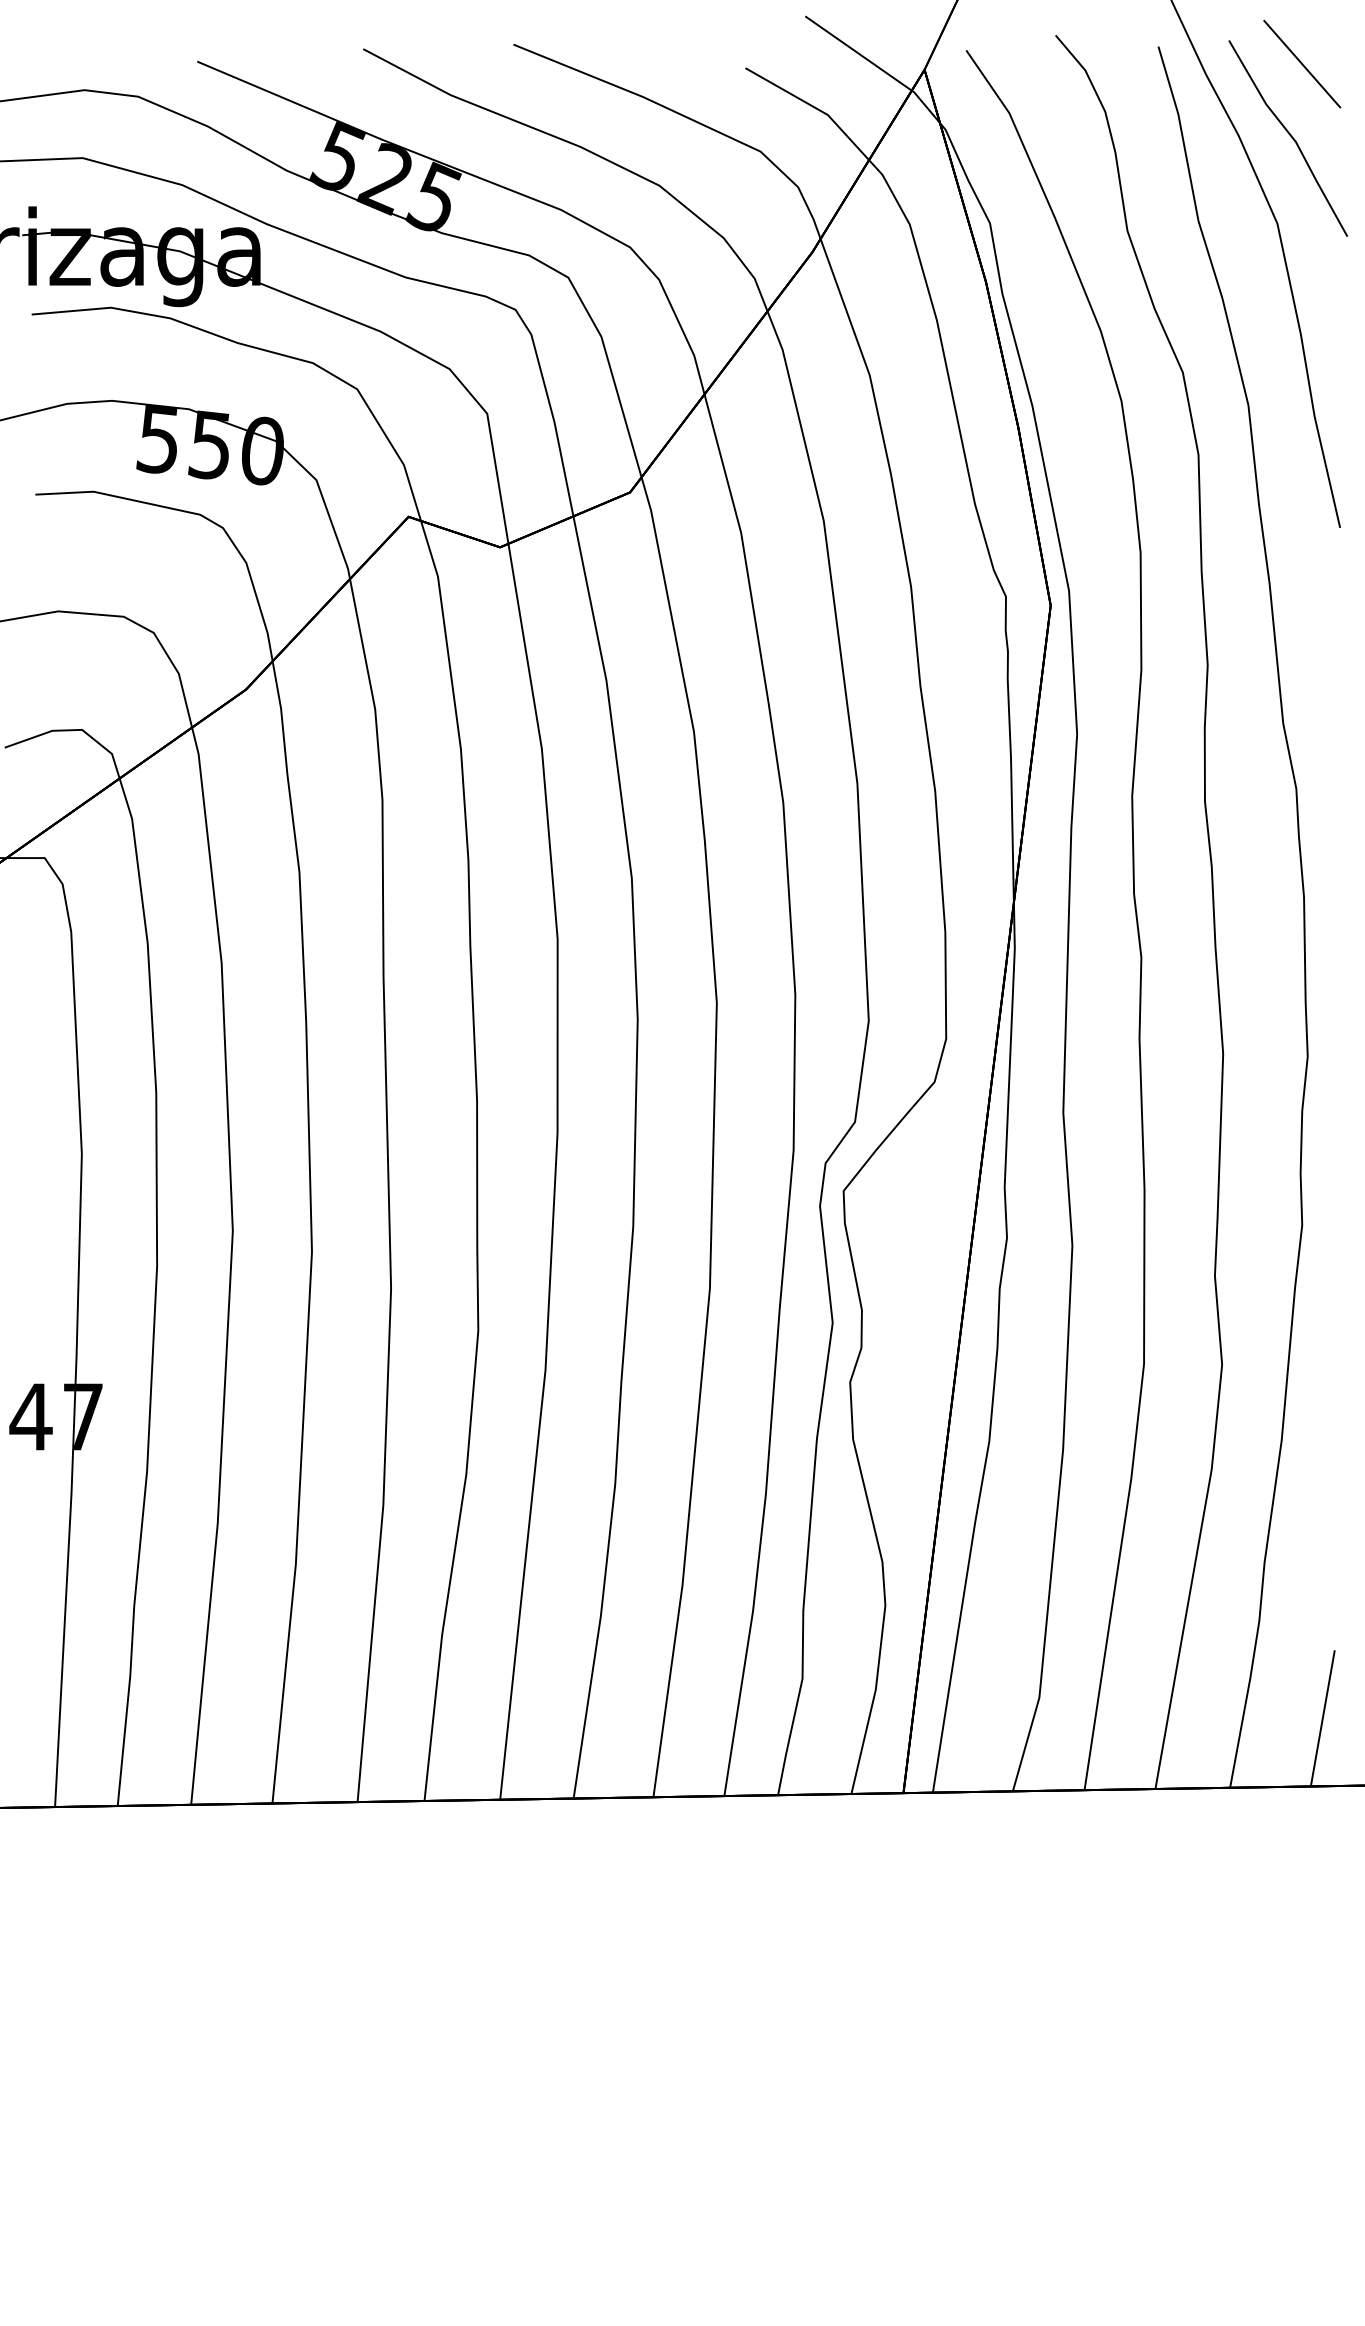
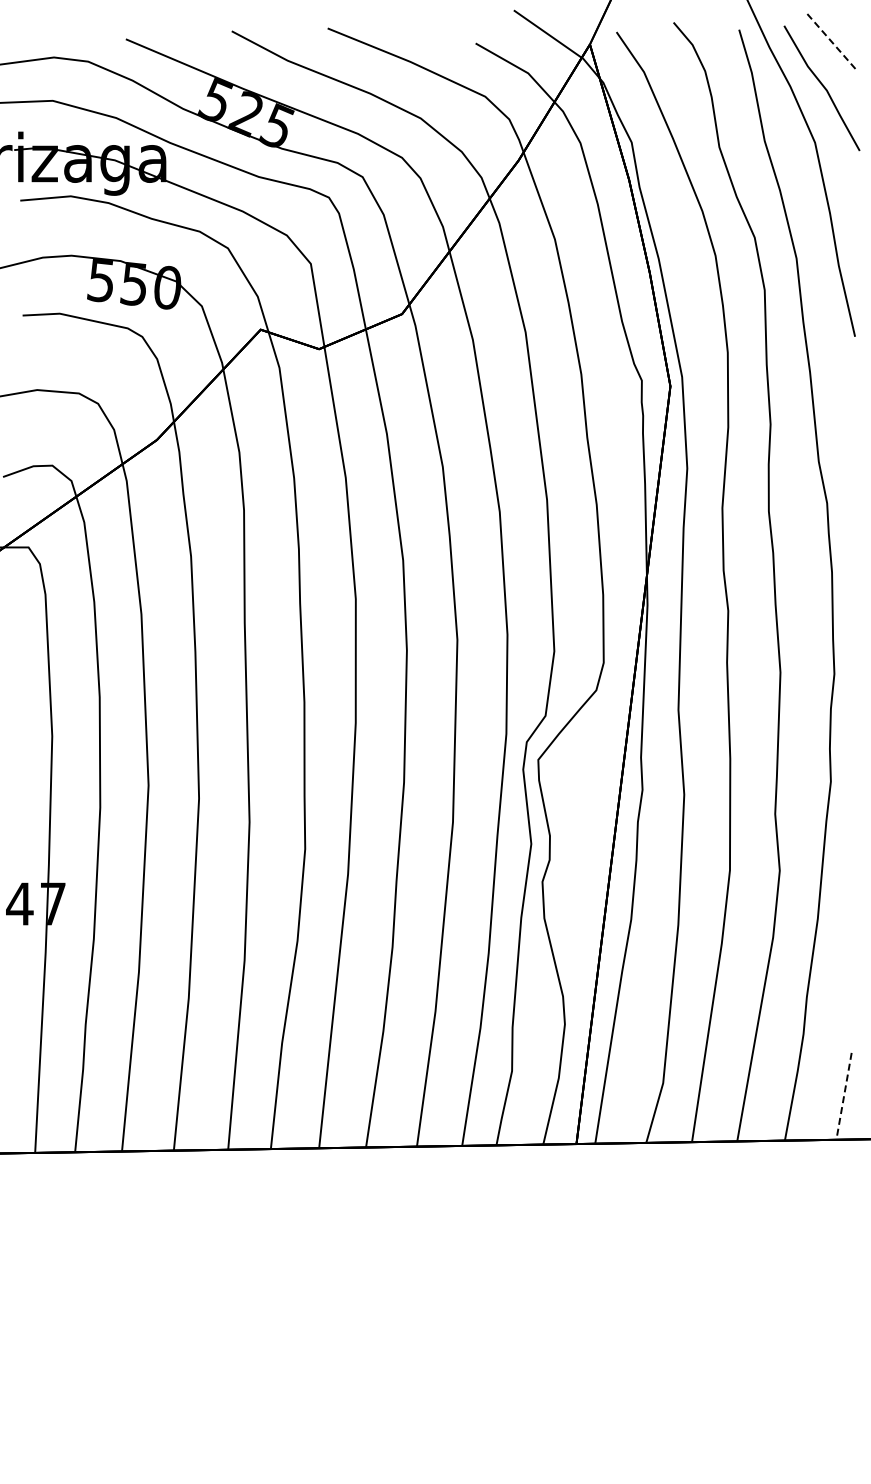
line: (1301, 63) -> (830, 40), solid -> dashed
line: (1321, 1718) -> (843, 1096), solid -> dashed

